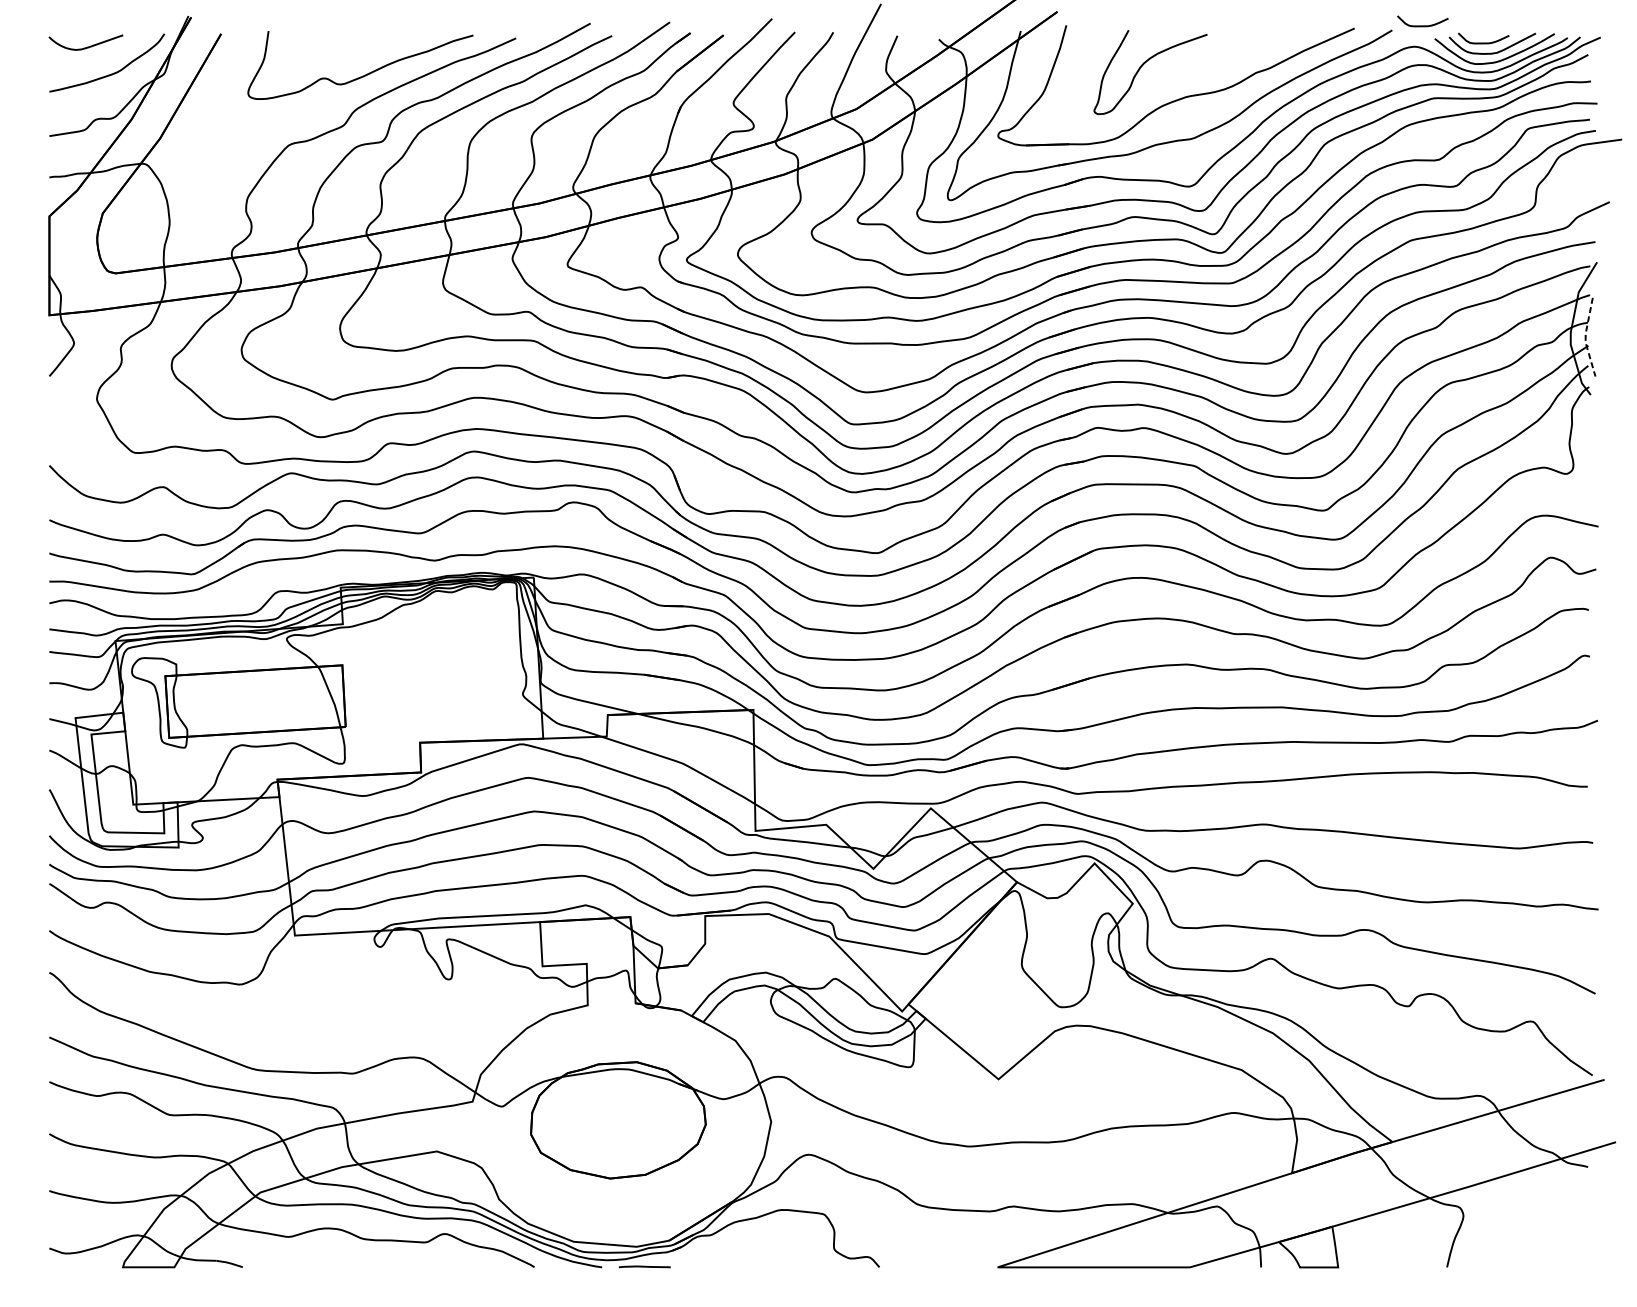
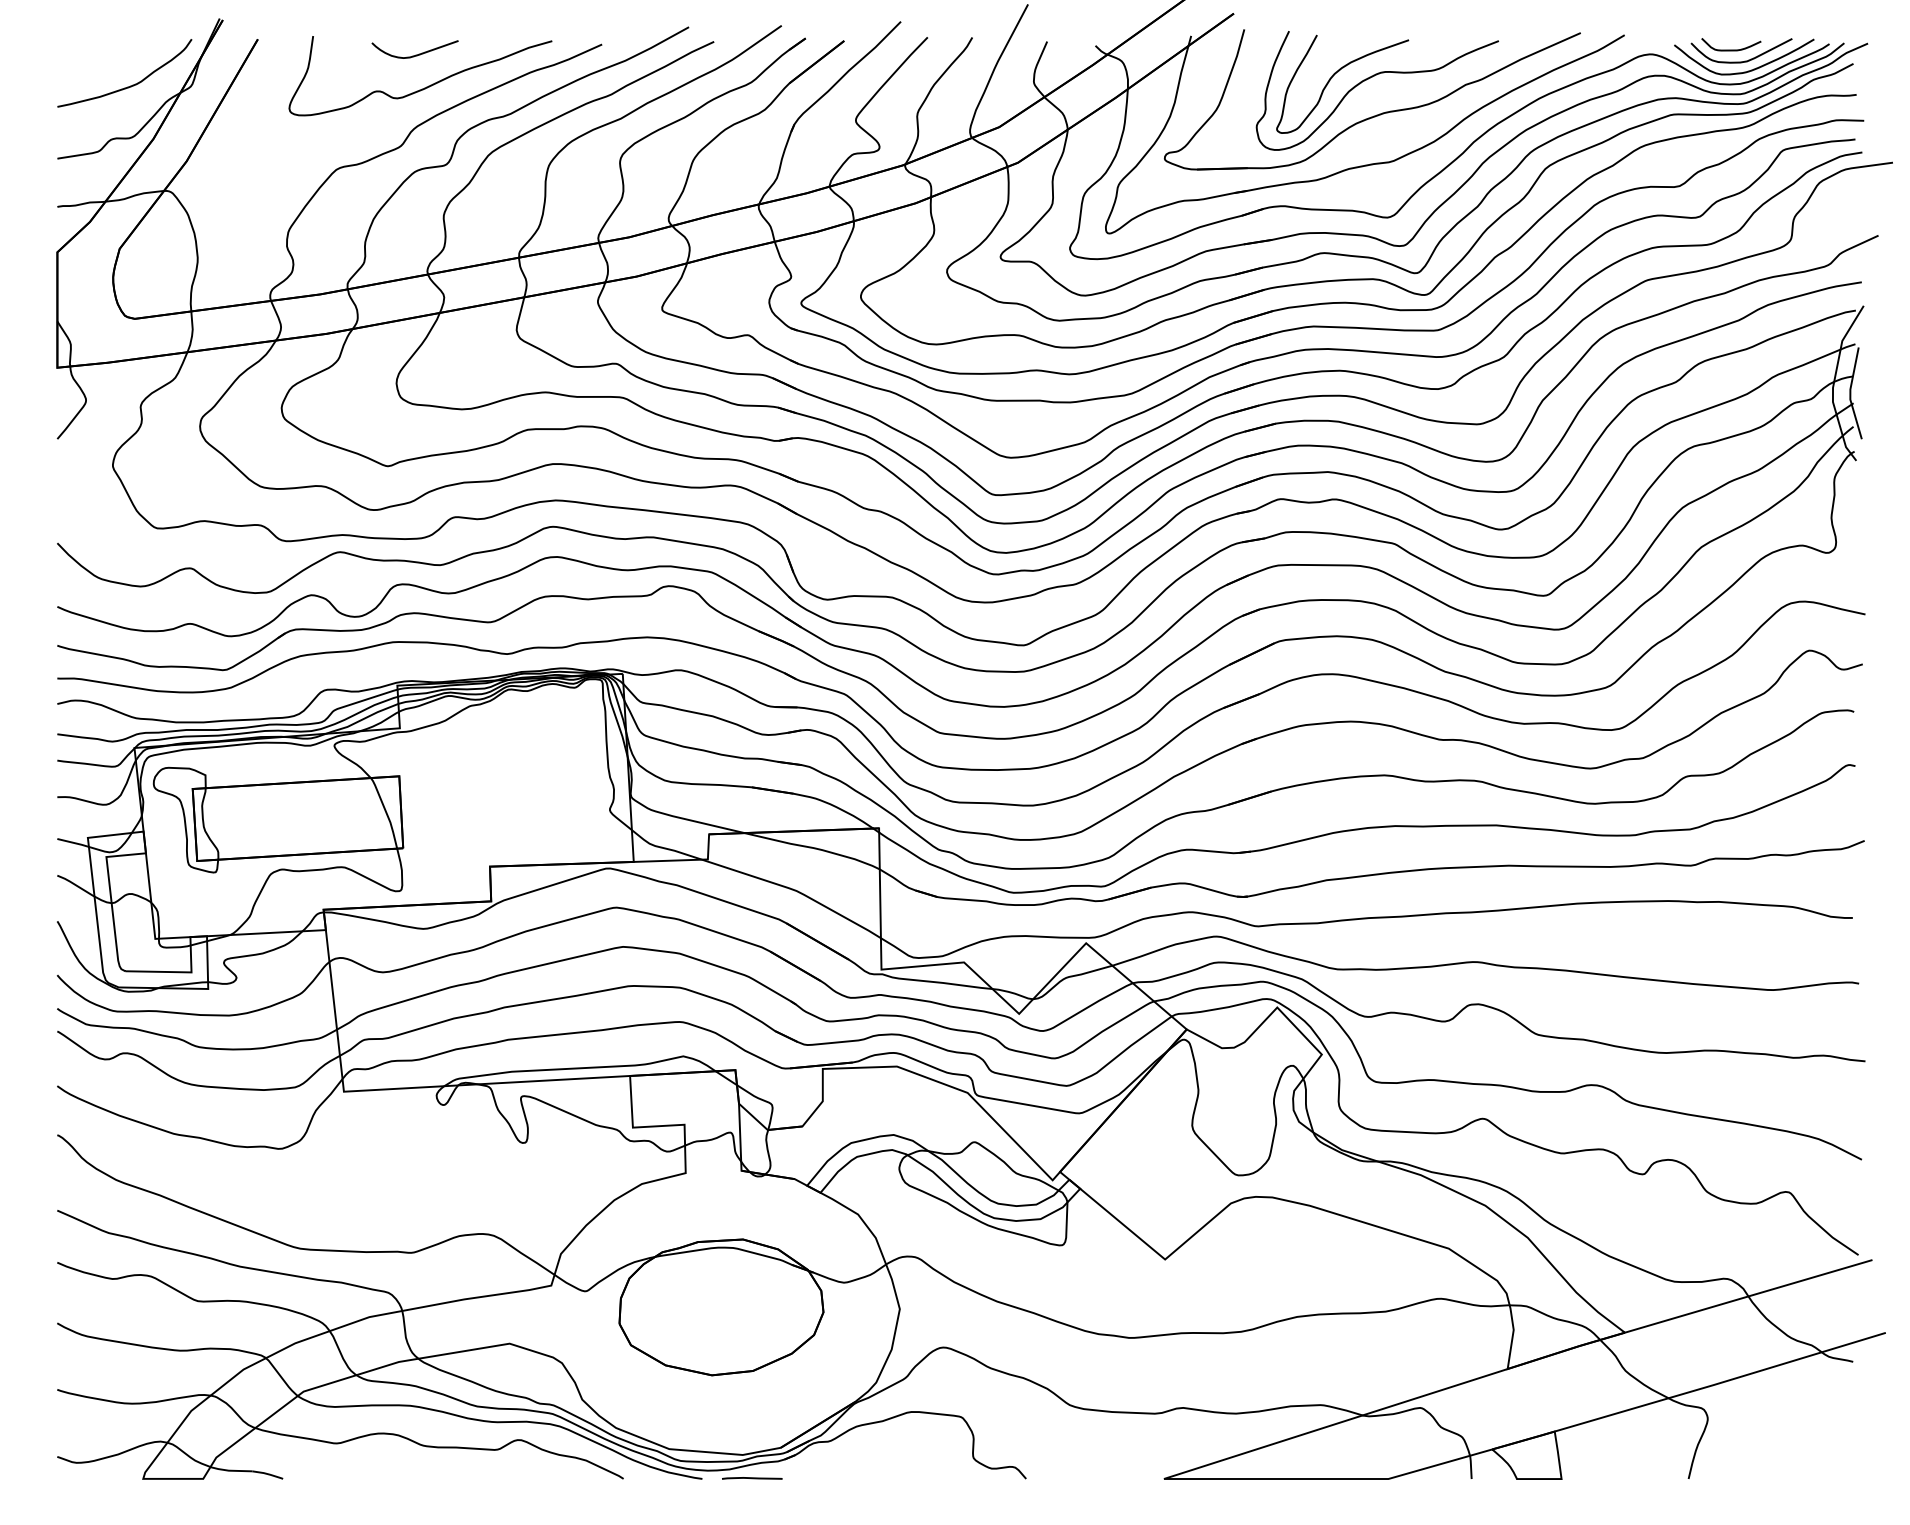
curve: (1422, 25) -> (1660, 29), removed
curve: (86, 46) -> (415, 54), moved
curve: (1174, 67) -> (1370, 78), added
line: (1585, 338) -> (1850, 394), dashed -> solid

